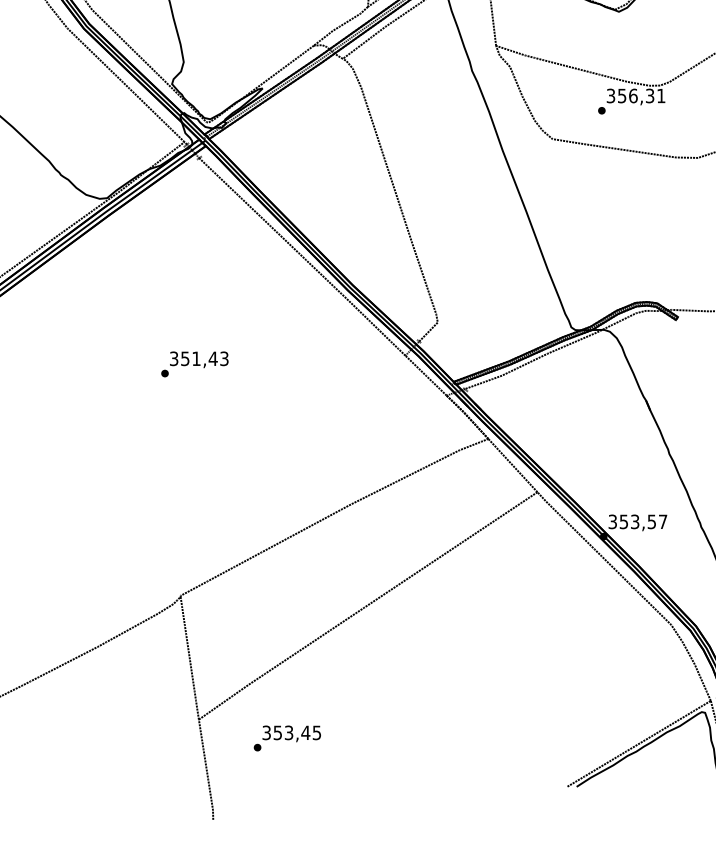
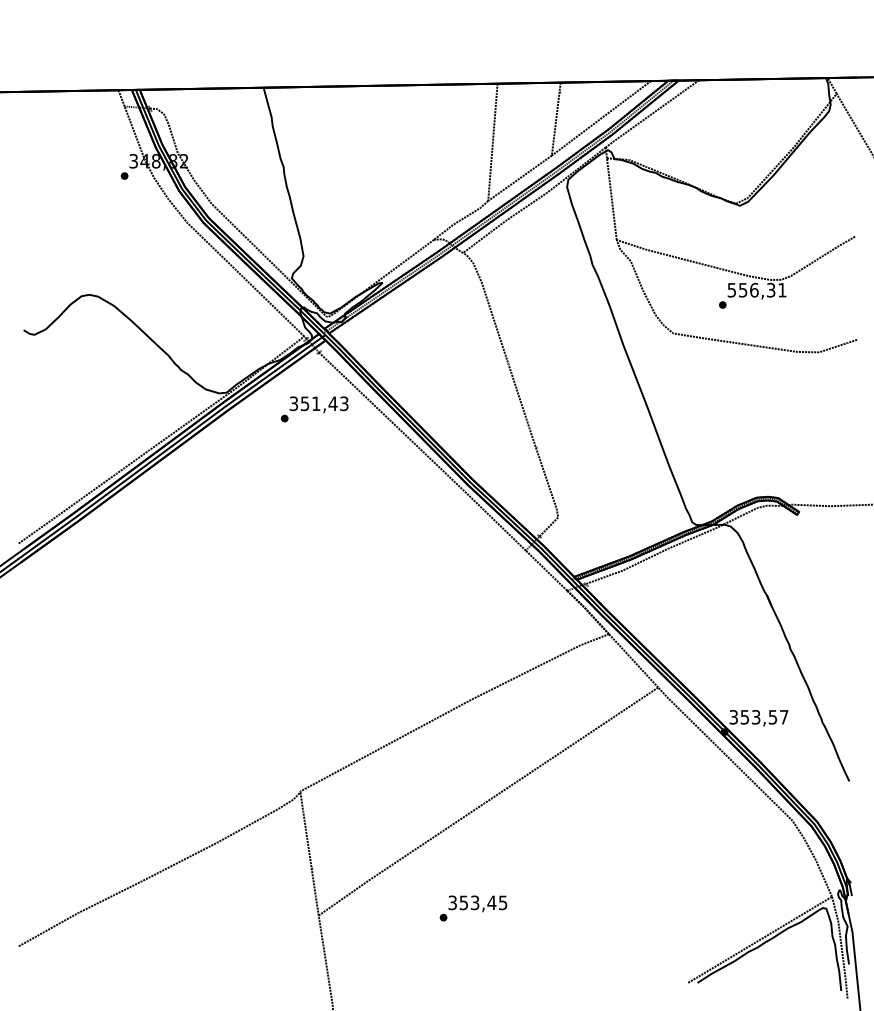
text: (611, 95) -> (732, 289), 356,31 -> 556,31
text: (194, 364) -> (314, 409), moved
text: (287, 738) -> (473, 908), moved

